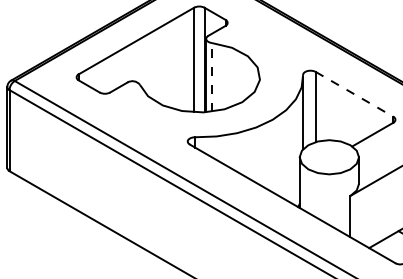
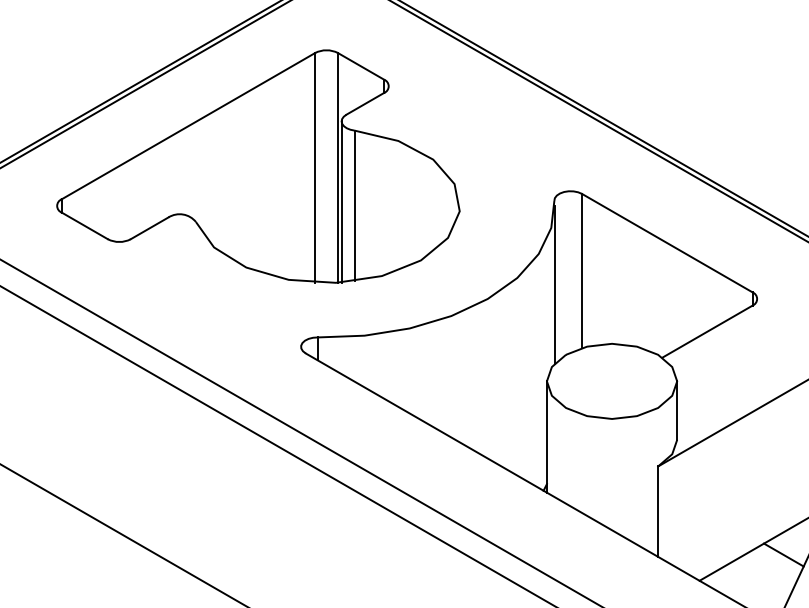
line: (212, 76) -> (355, 203), dashed -> solid
line: (354, 94) -> (667, 243), dashed -> solid

